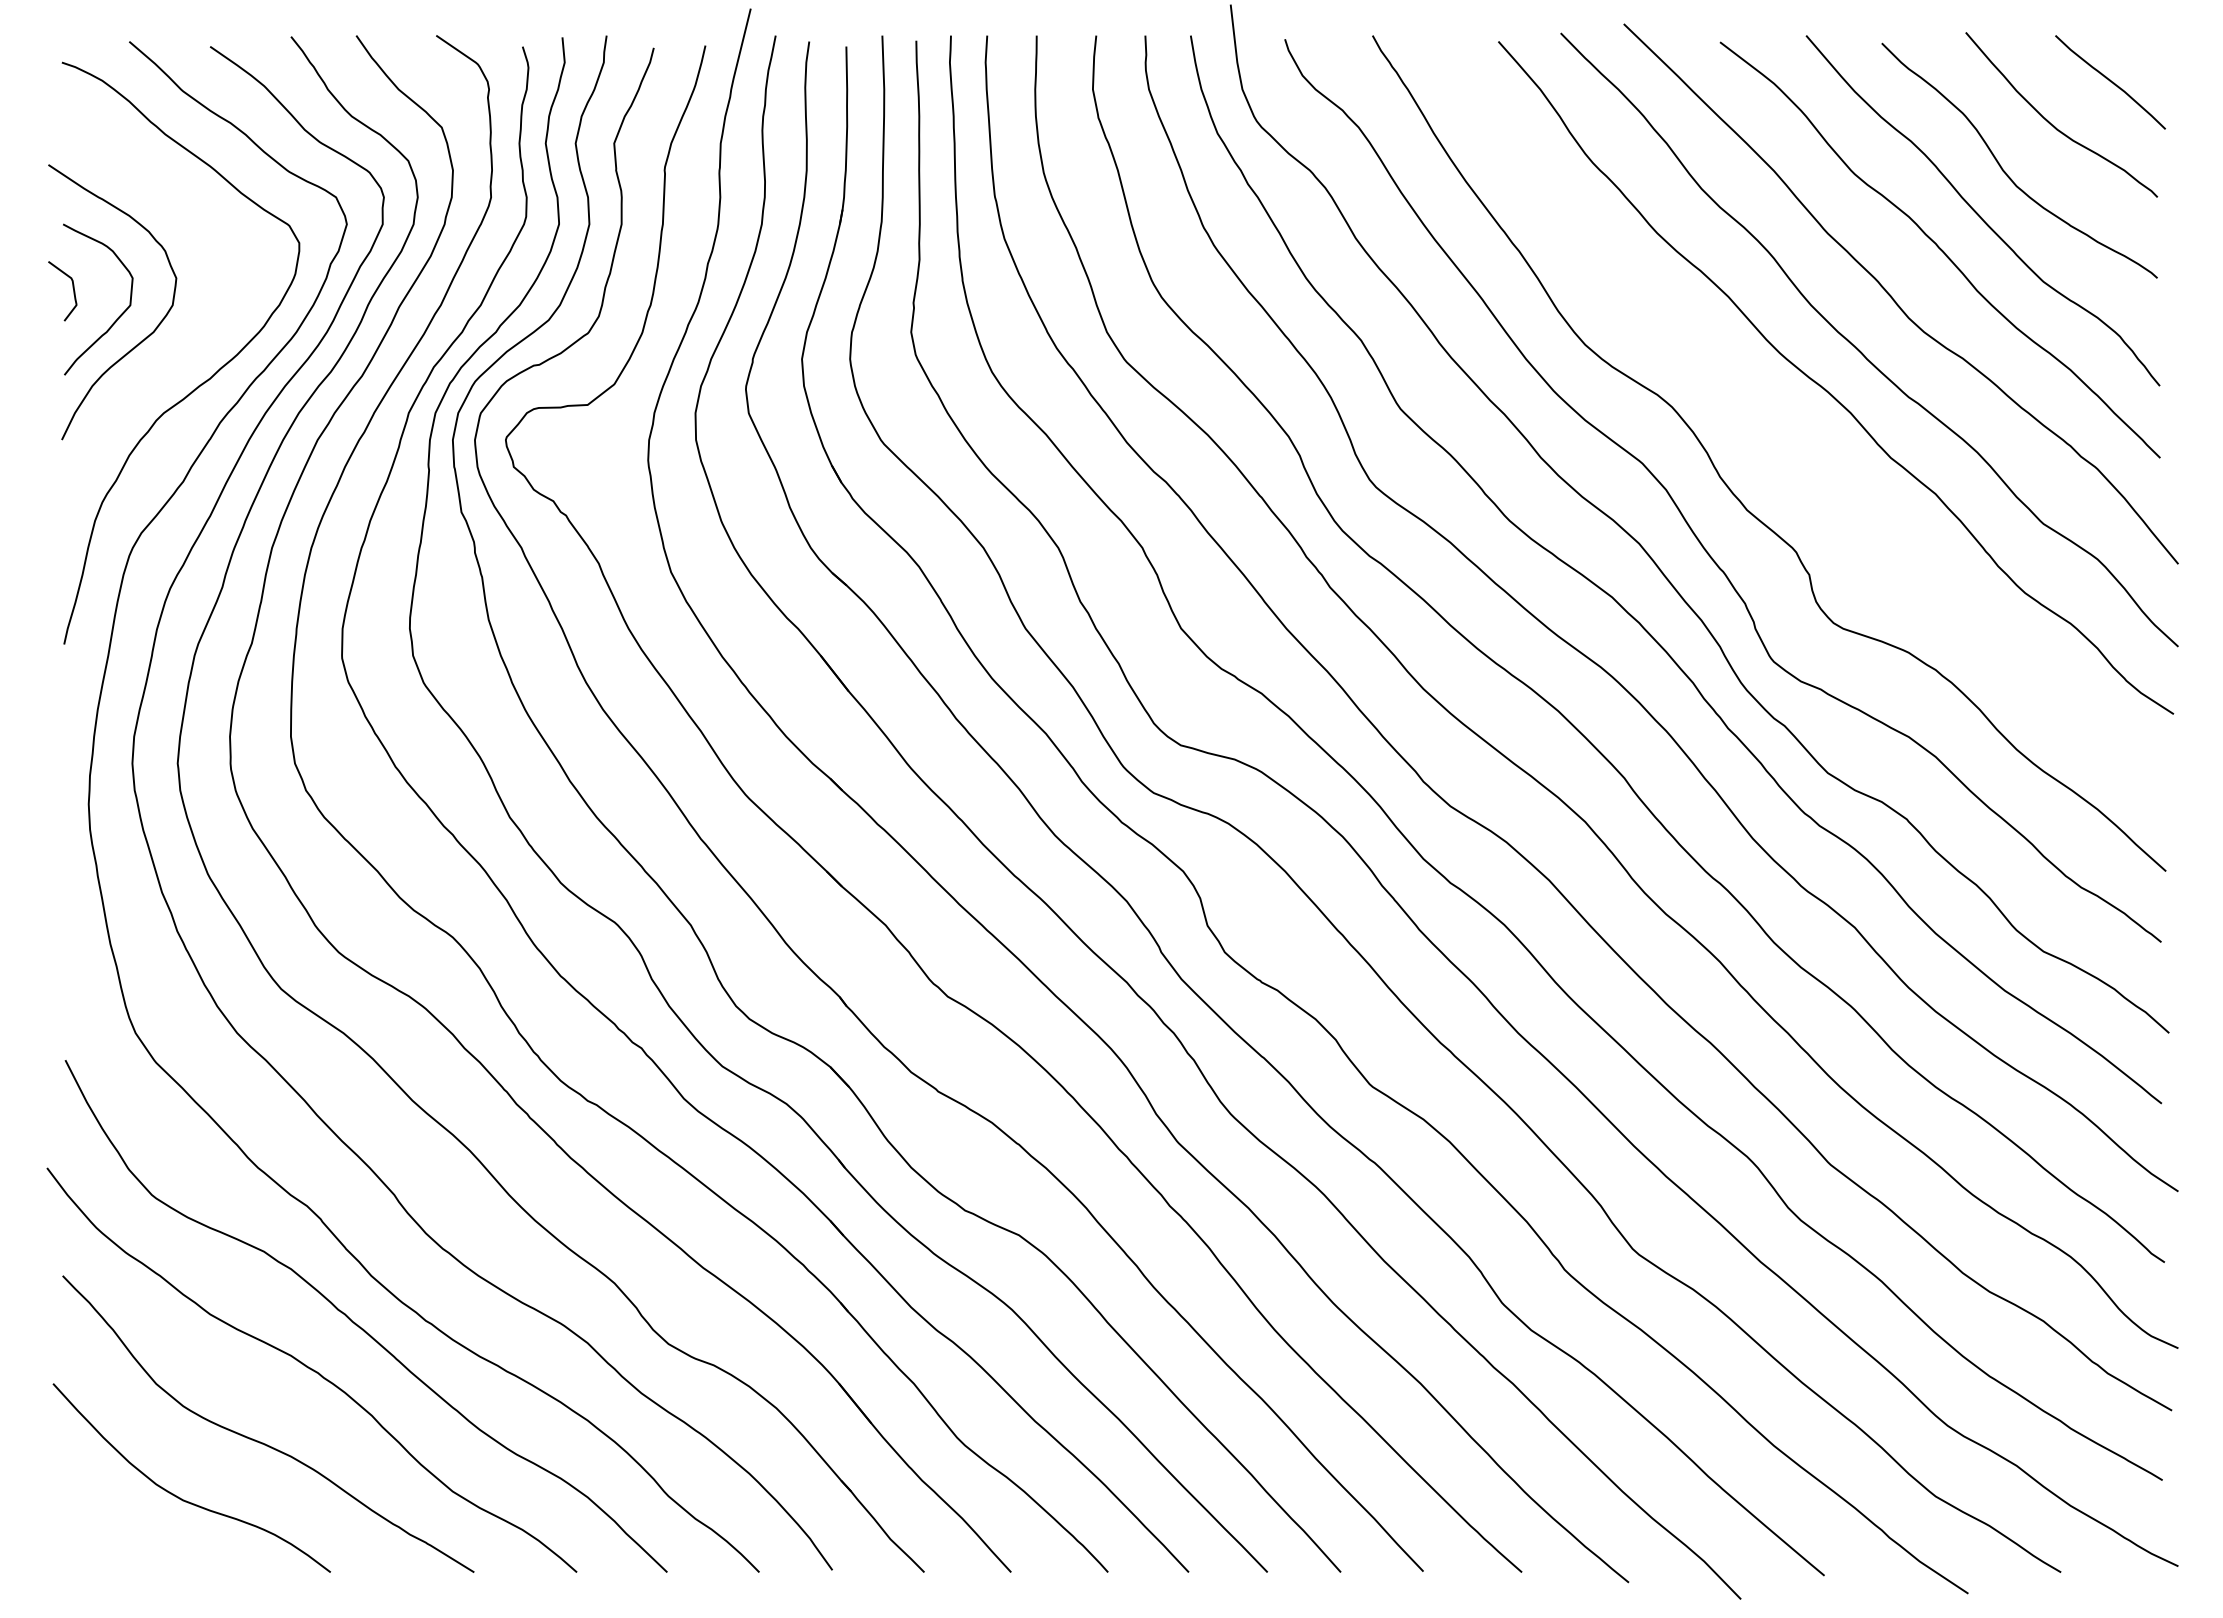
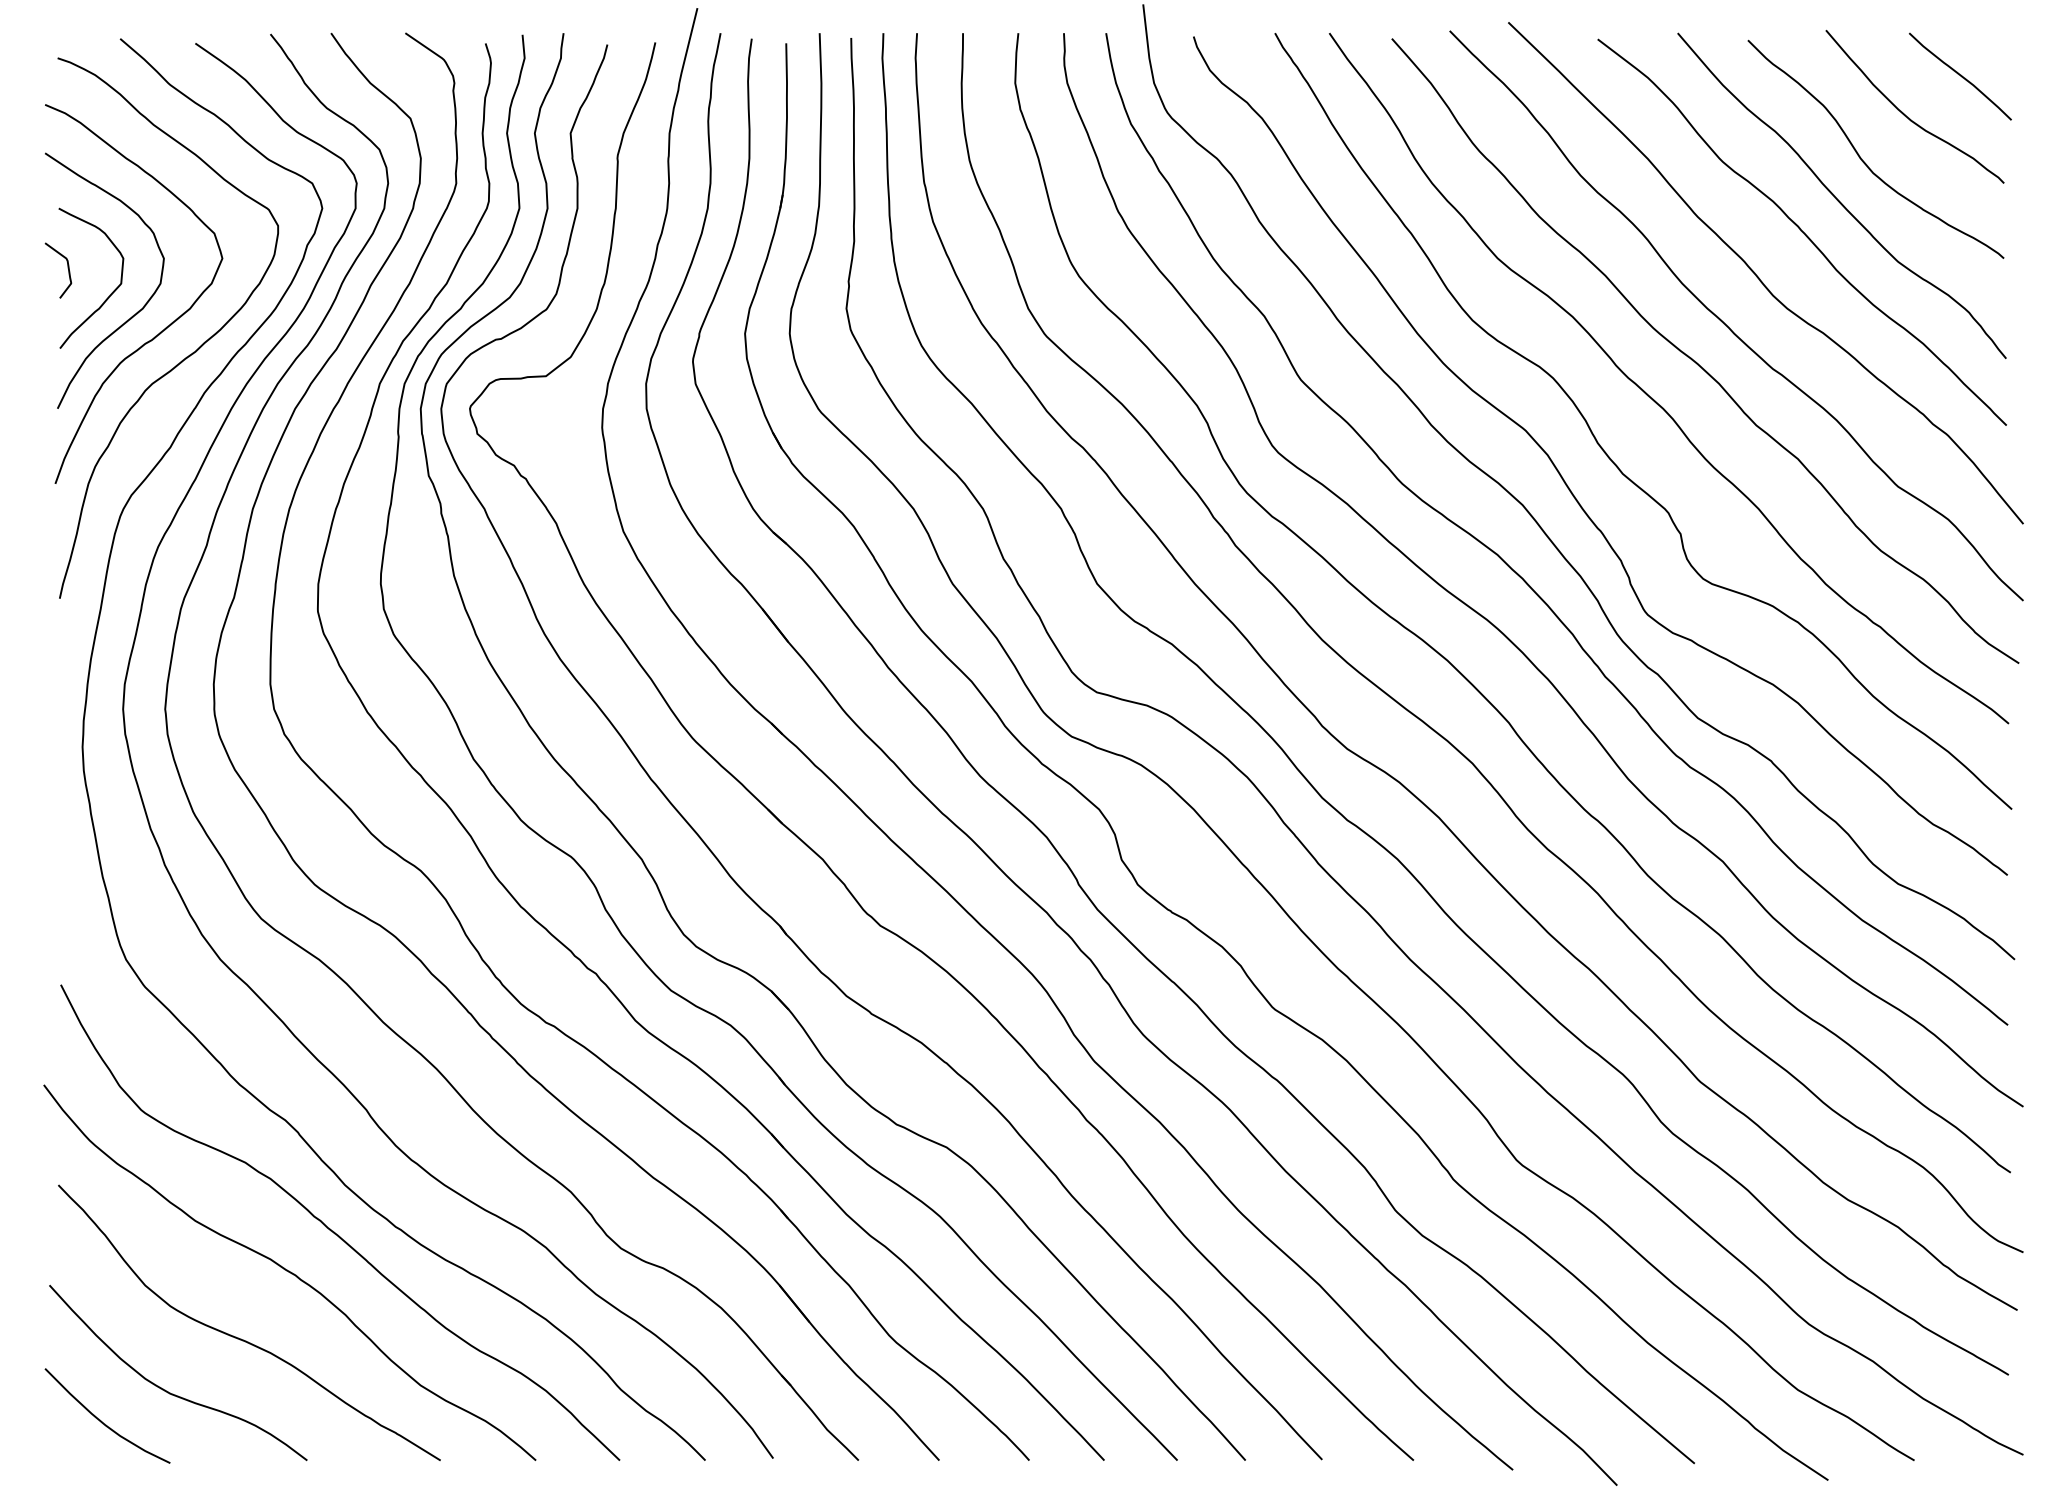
curve: (175, 354) -> (163, 329), added
curve: (1779, 428) -> (1652, 398), added
curve: (109, 1529) -> (101, 1420), added

